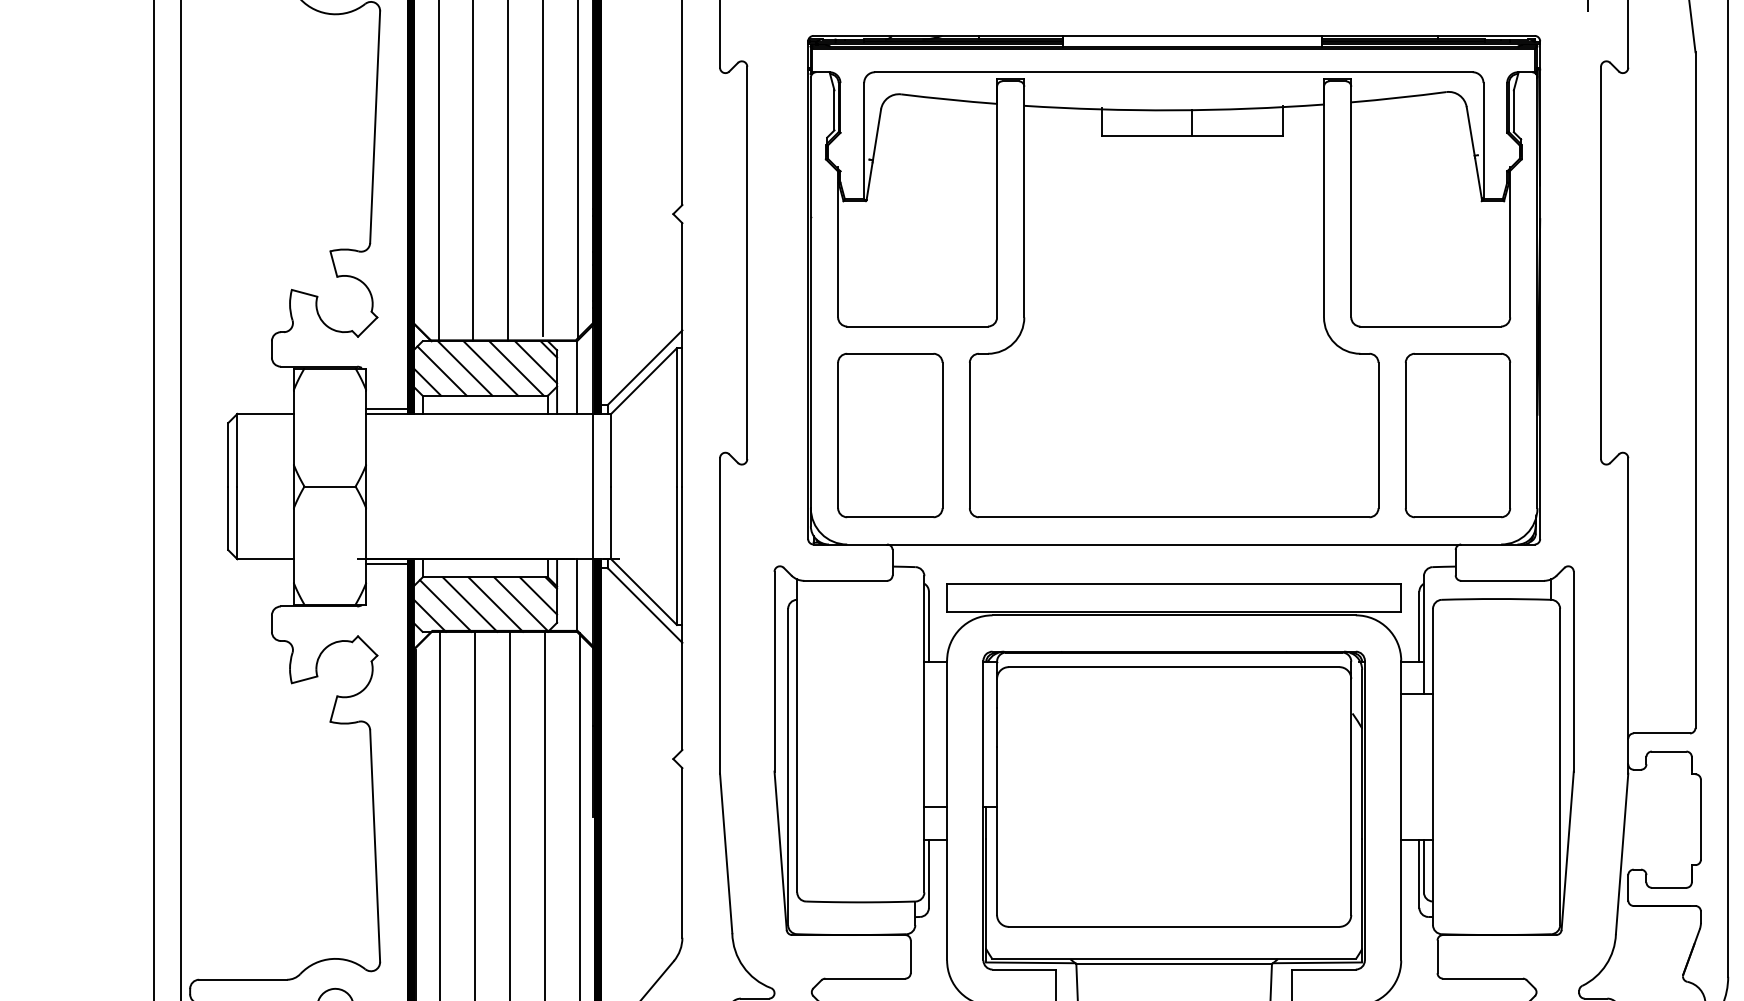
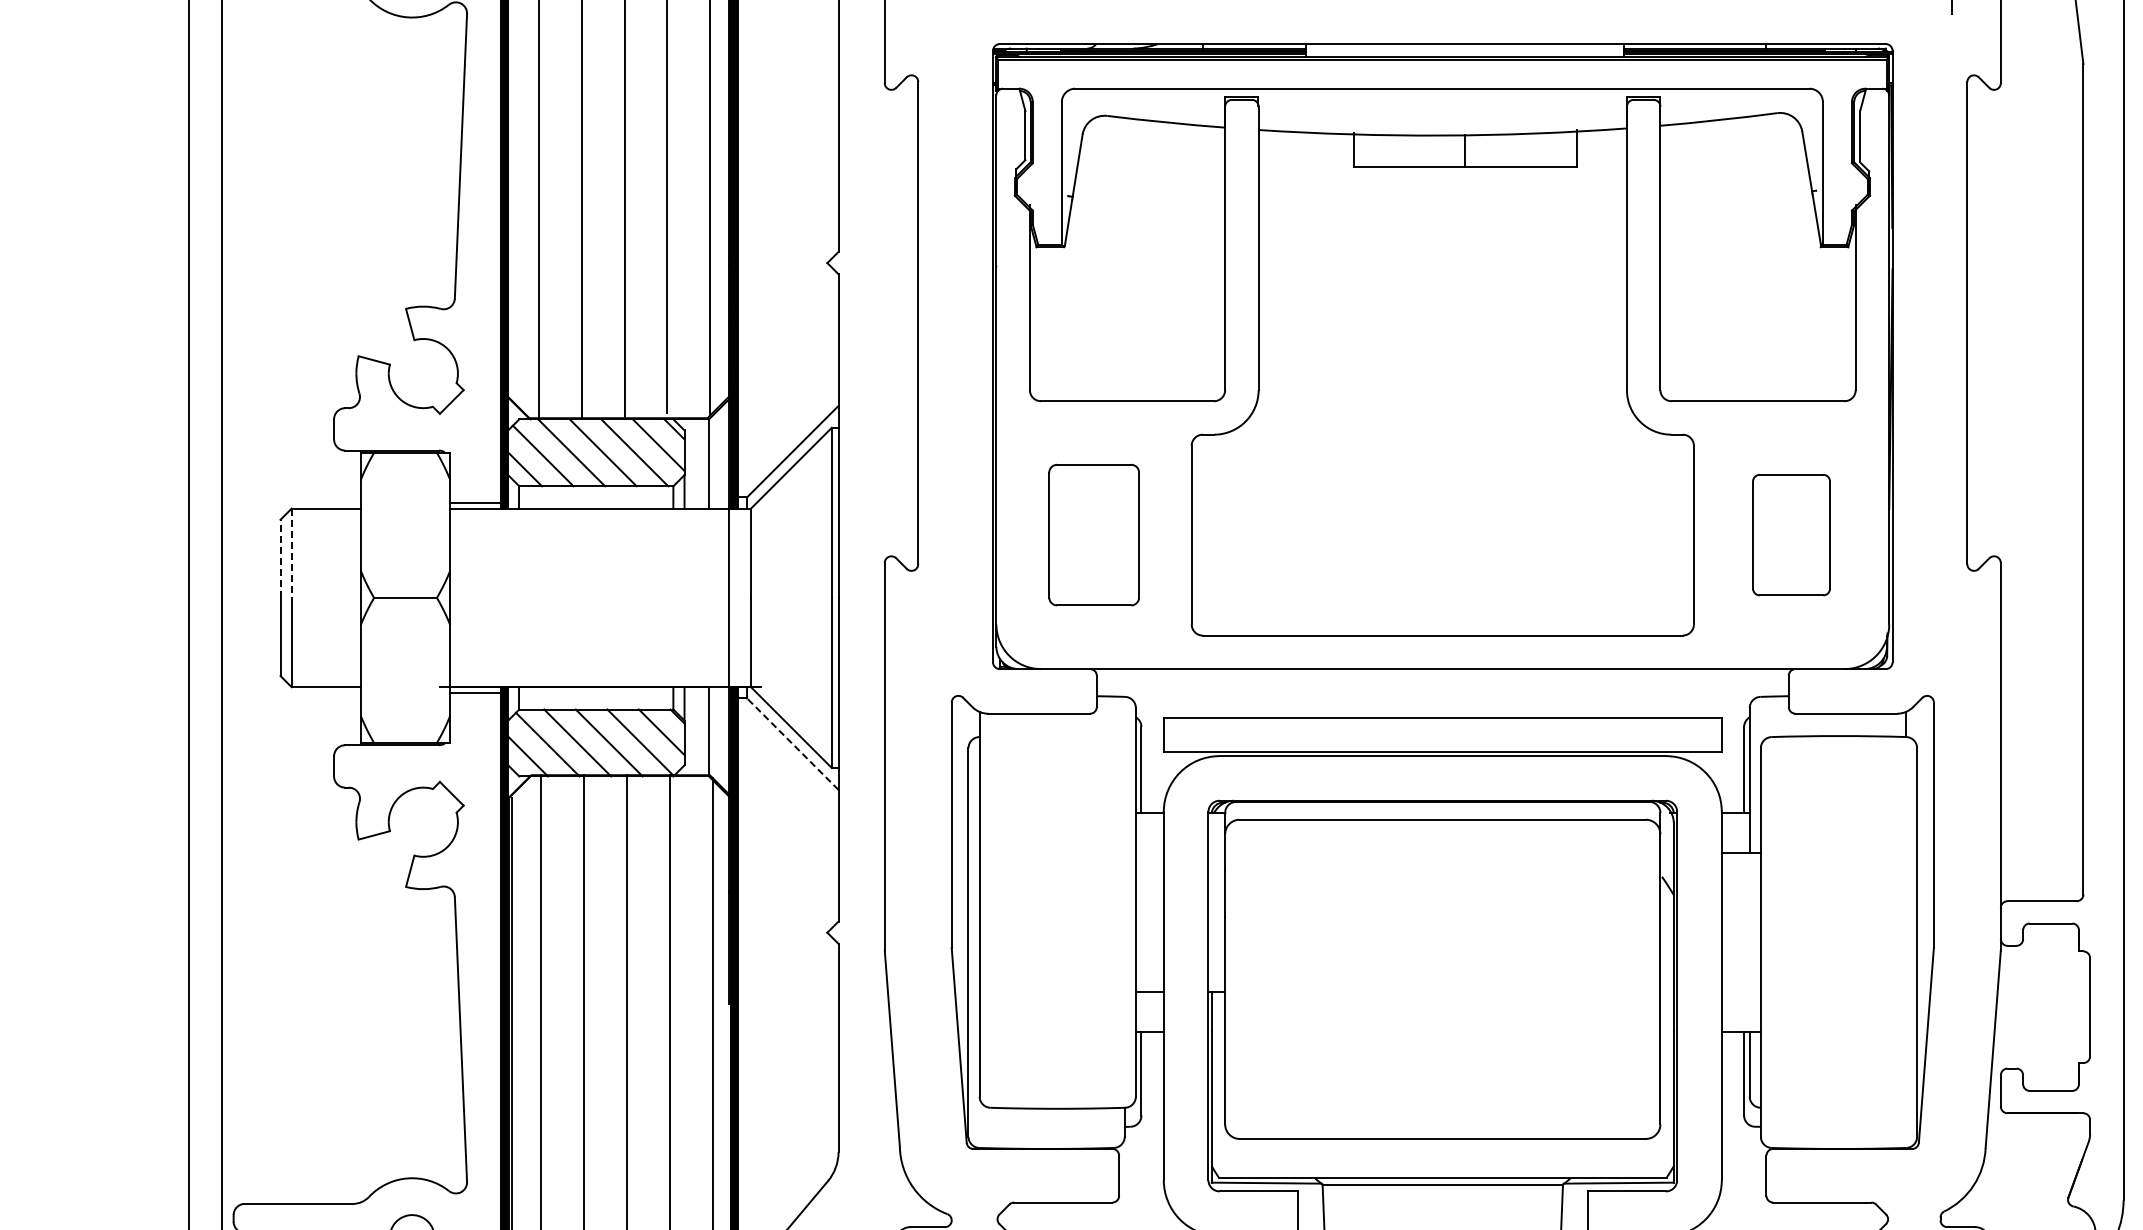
part: (890, 434) -> (1094, 534), size x0.7
part: (1457, 434) -> (1791, 534), size x0.6
line: (237, 450) -> (291, 553), solid -> dashed
line: (228, 454) -> (280, 558), solid -> dashed
line: (644, 605) -> (792, 744), solid -> dashed

